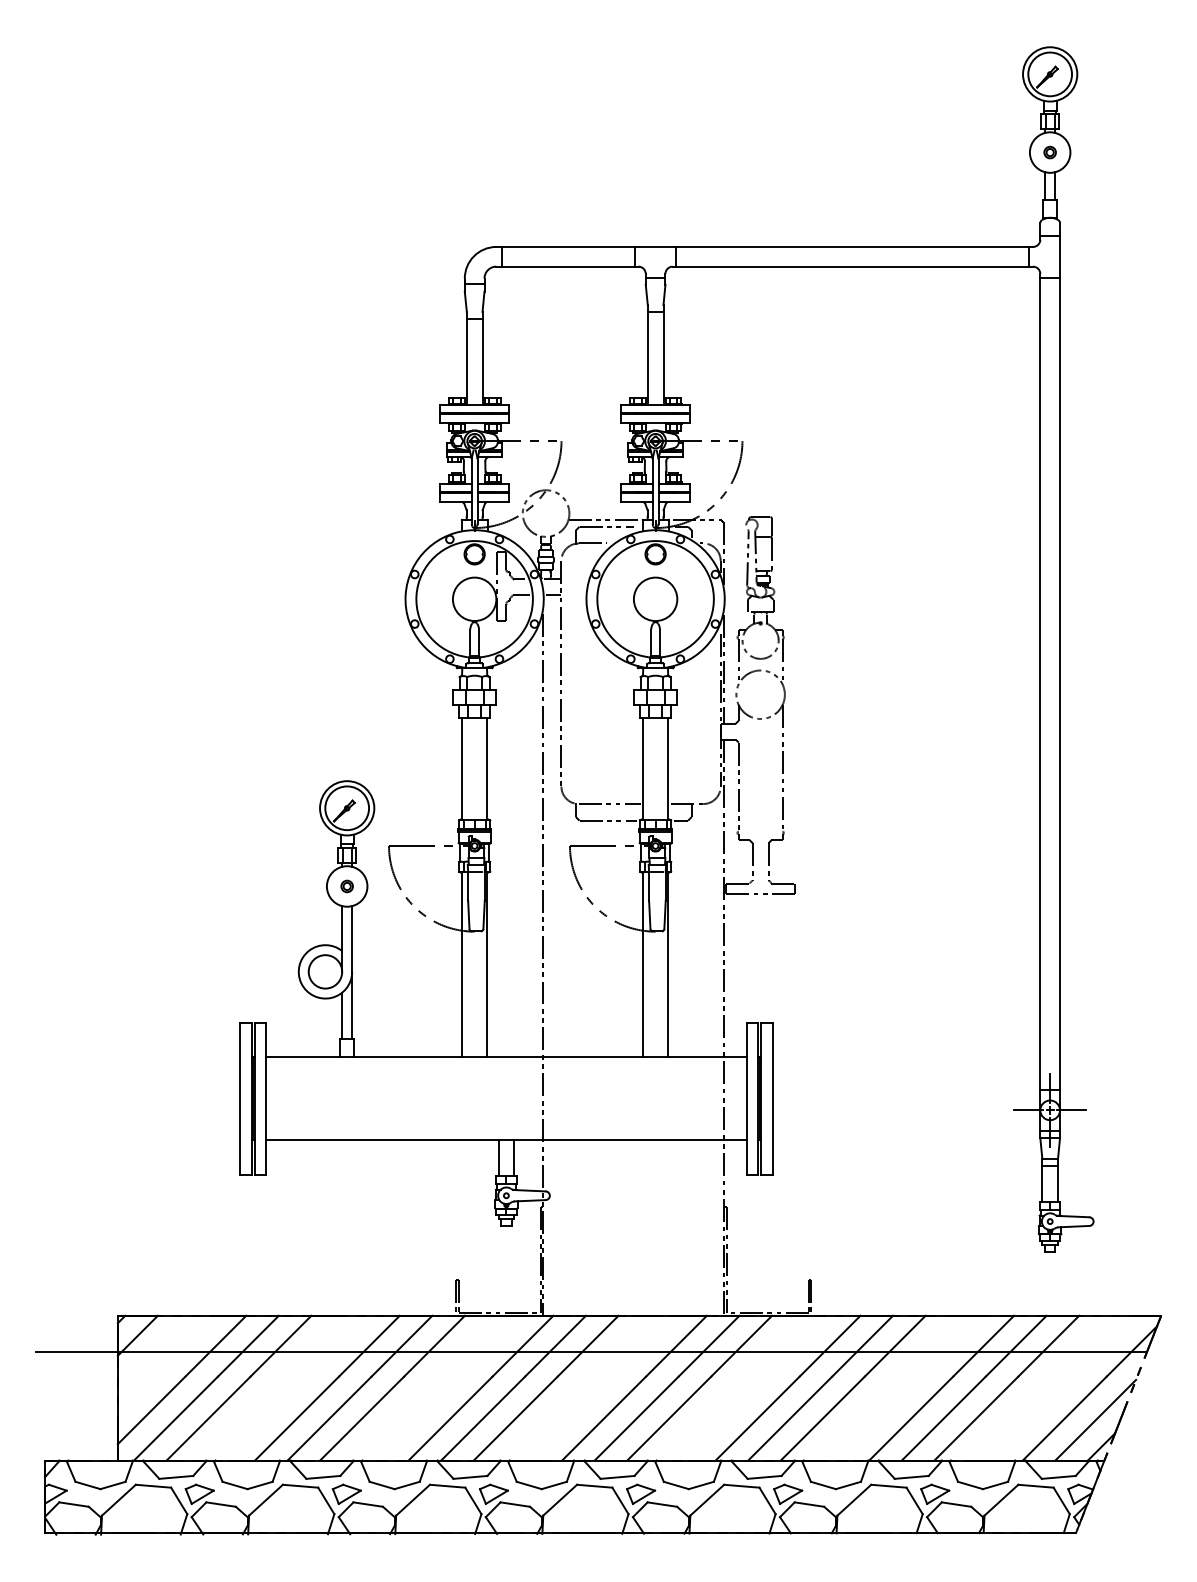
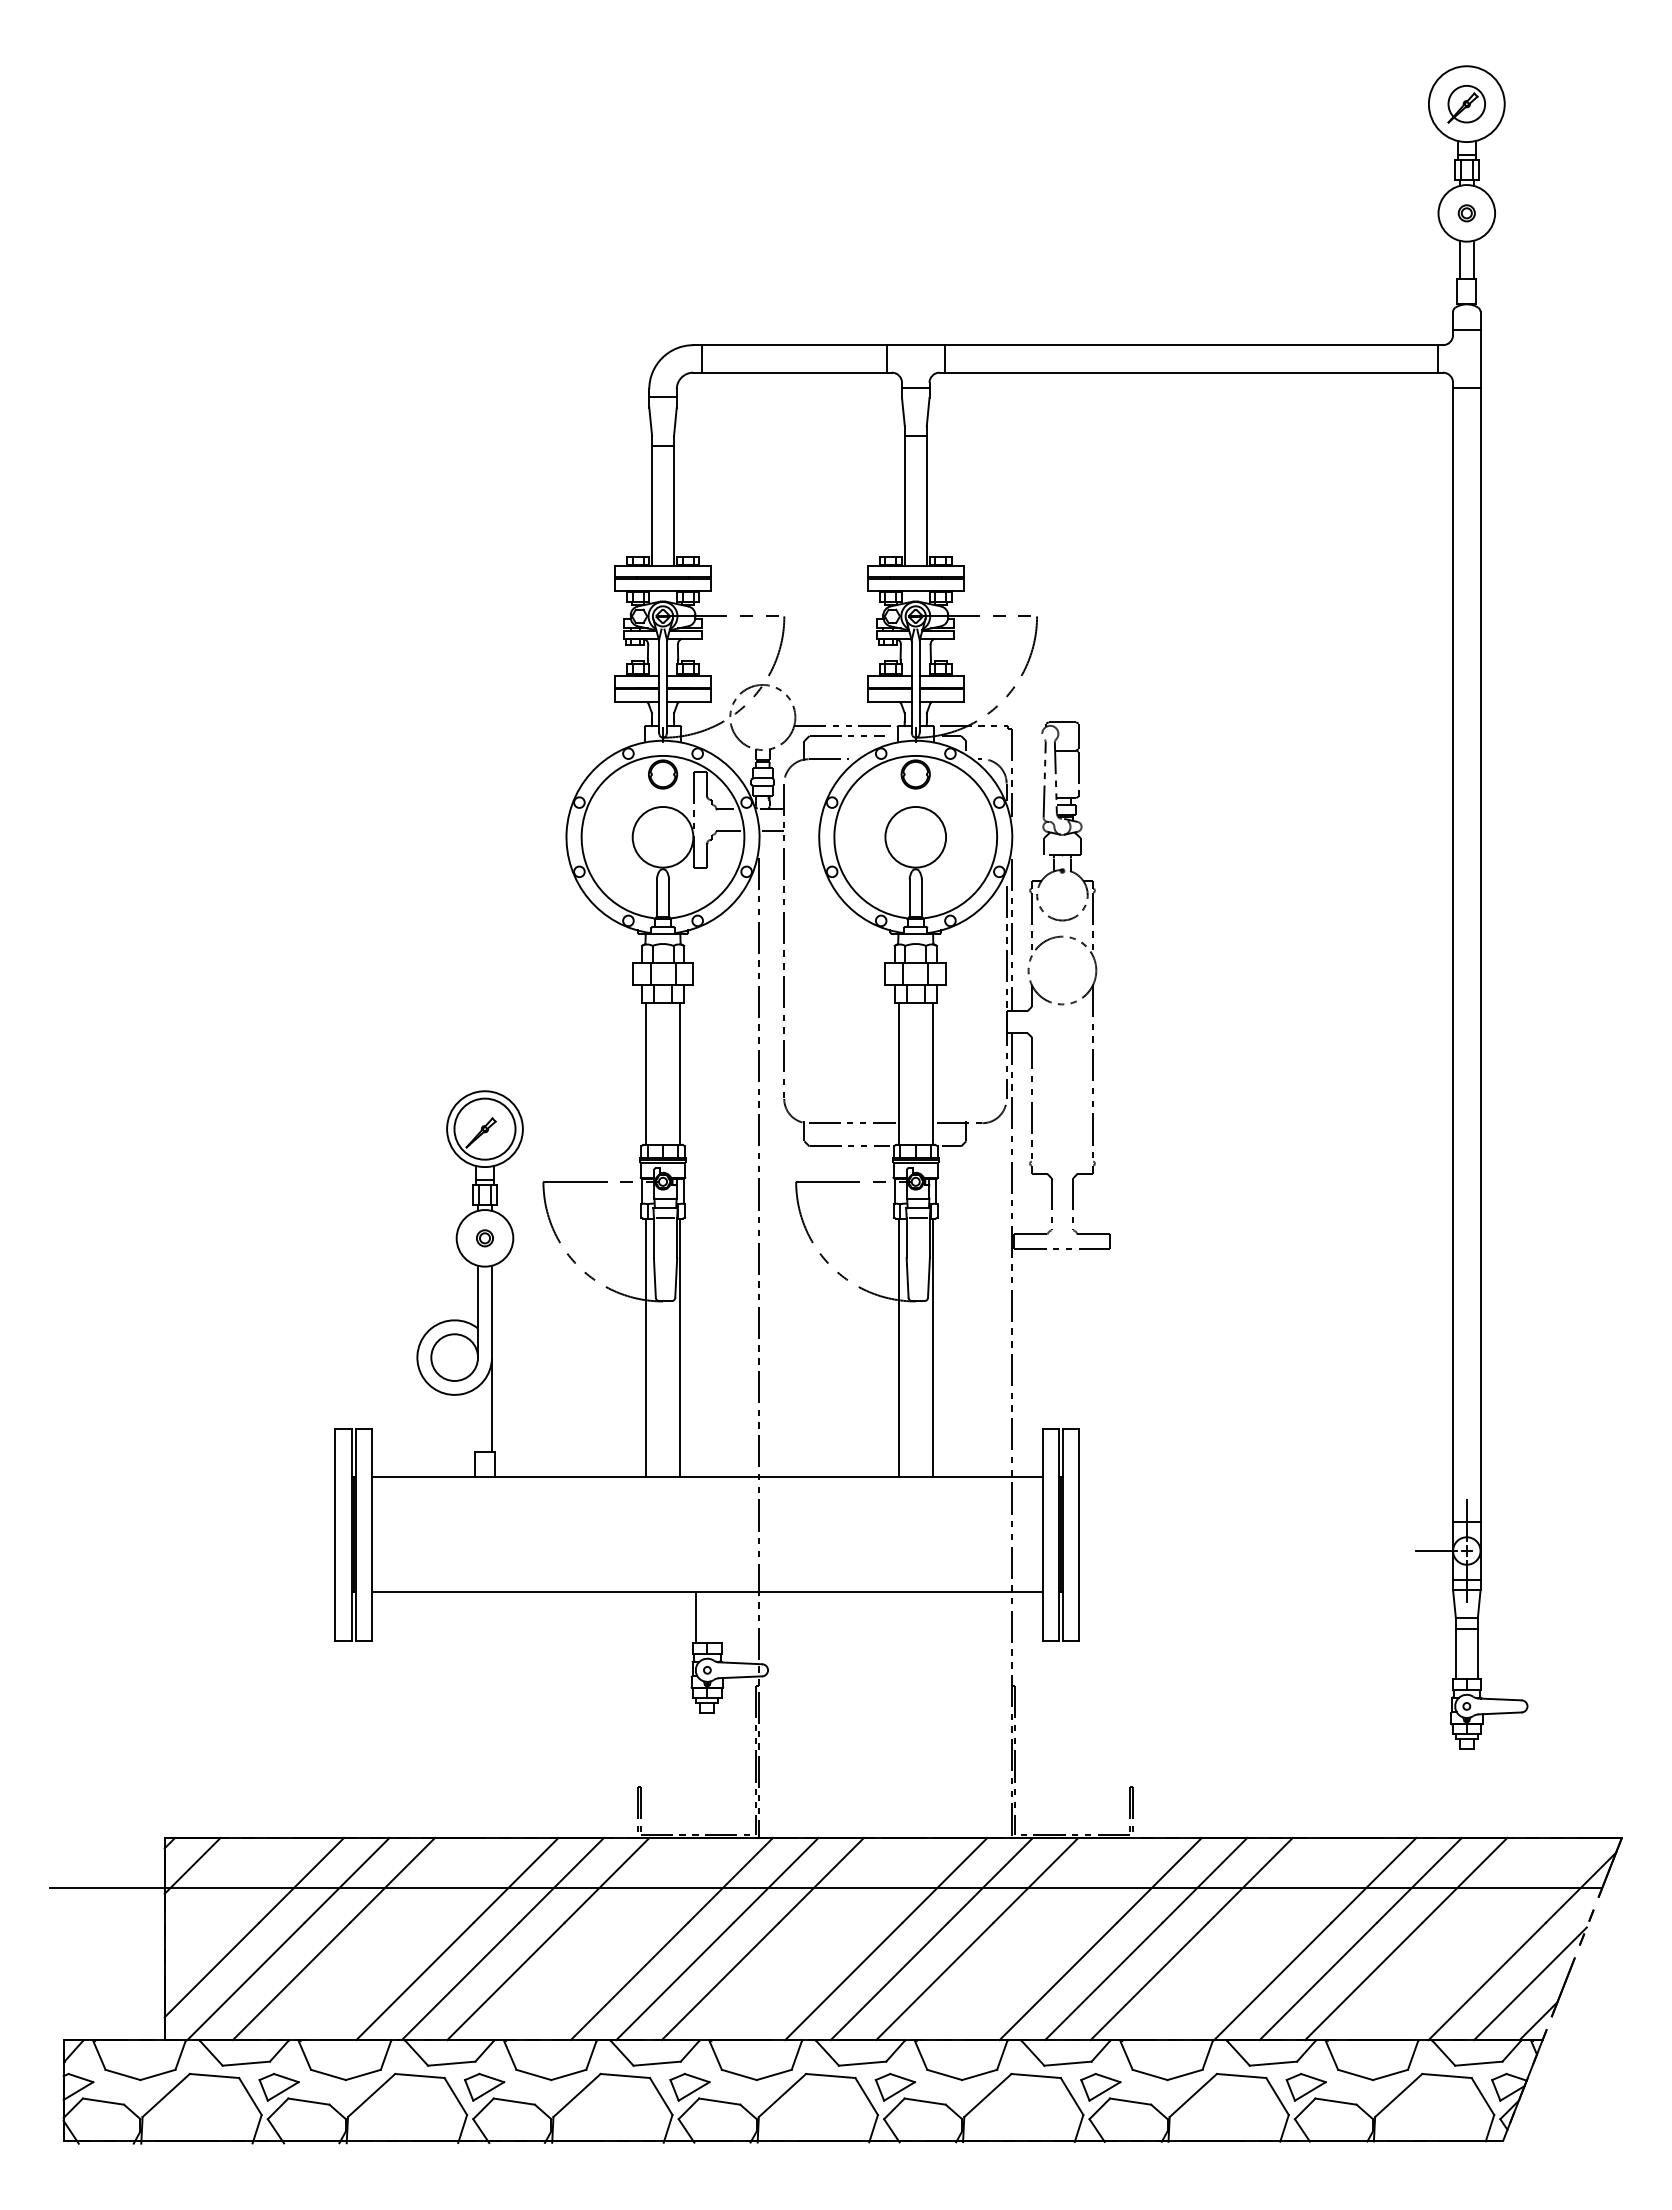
circle: (1049, 73) -> (1466, 103), size x0.6
line: (342, 1015) -> (478, 1418), removed
line: (1071, 1110) -> (1496, 1551), removed
line: (514, 1157) -> (718, 1617), removed

